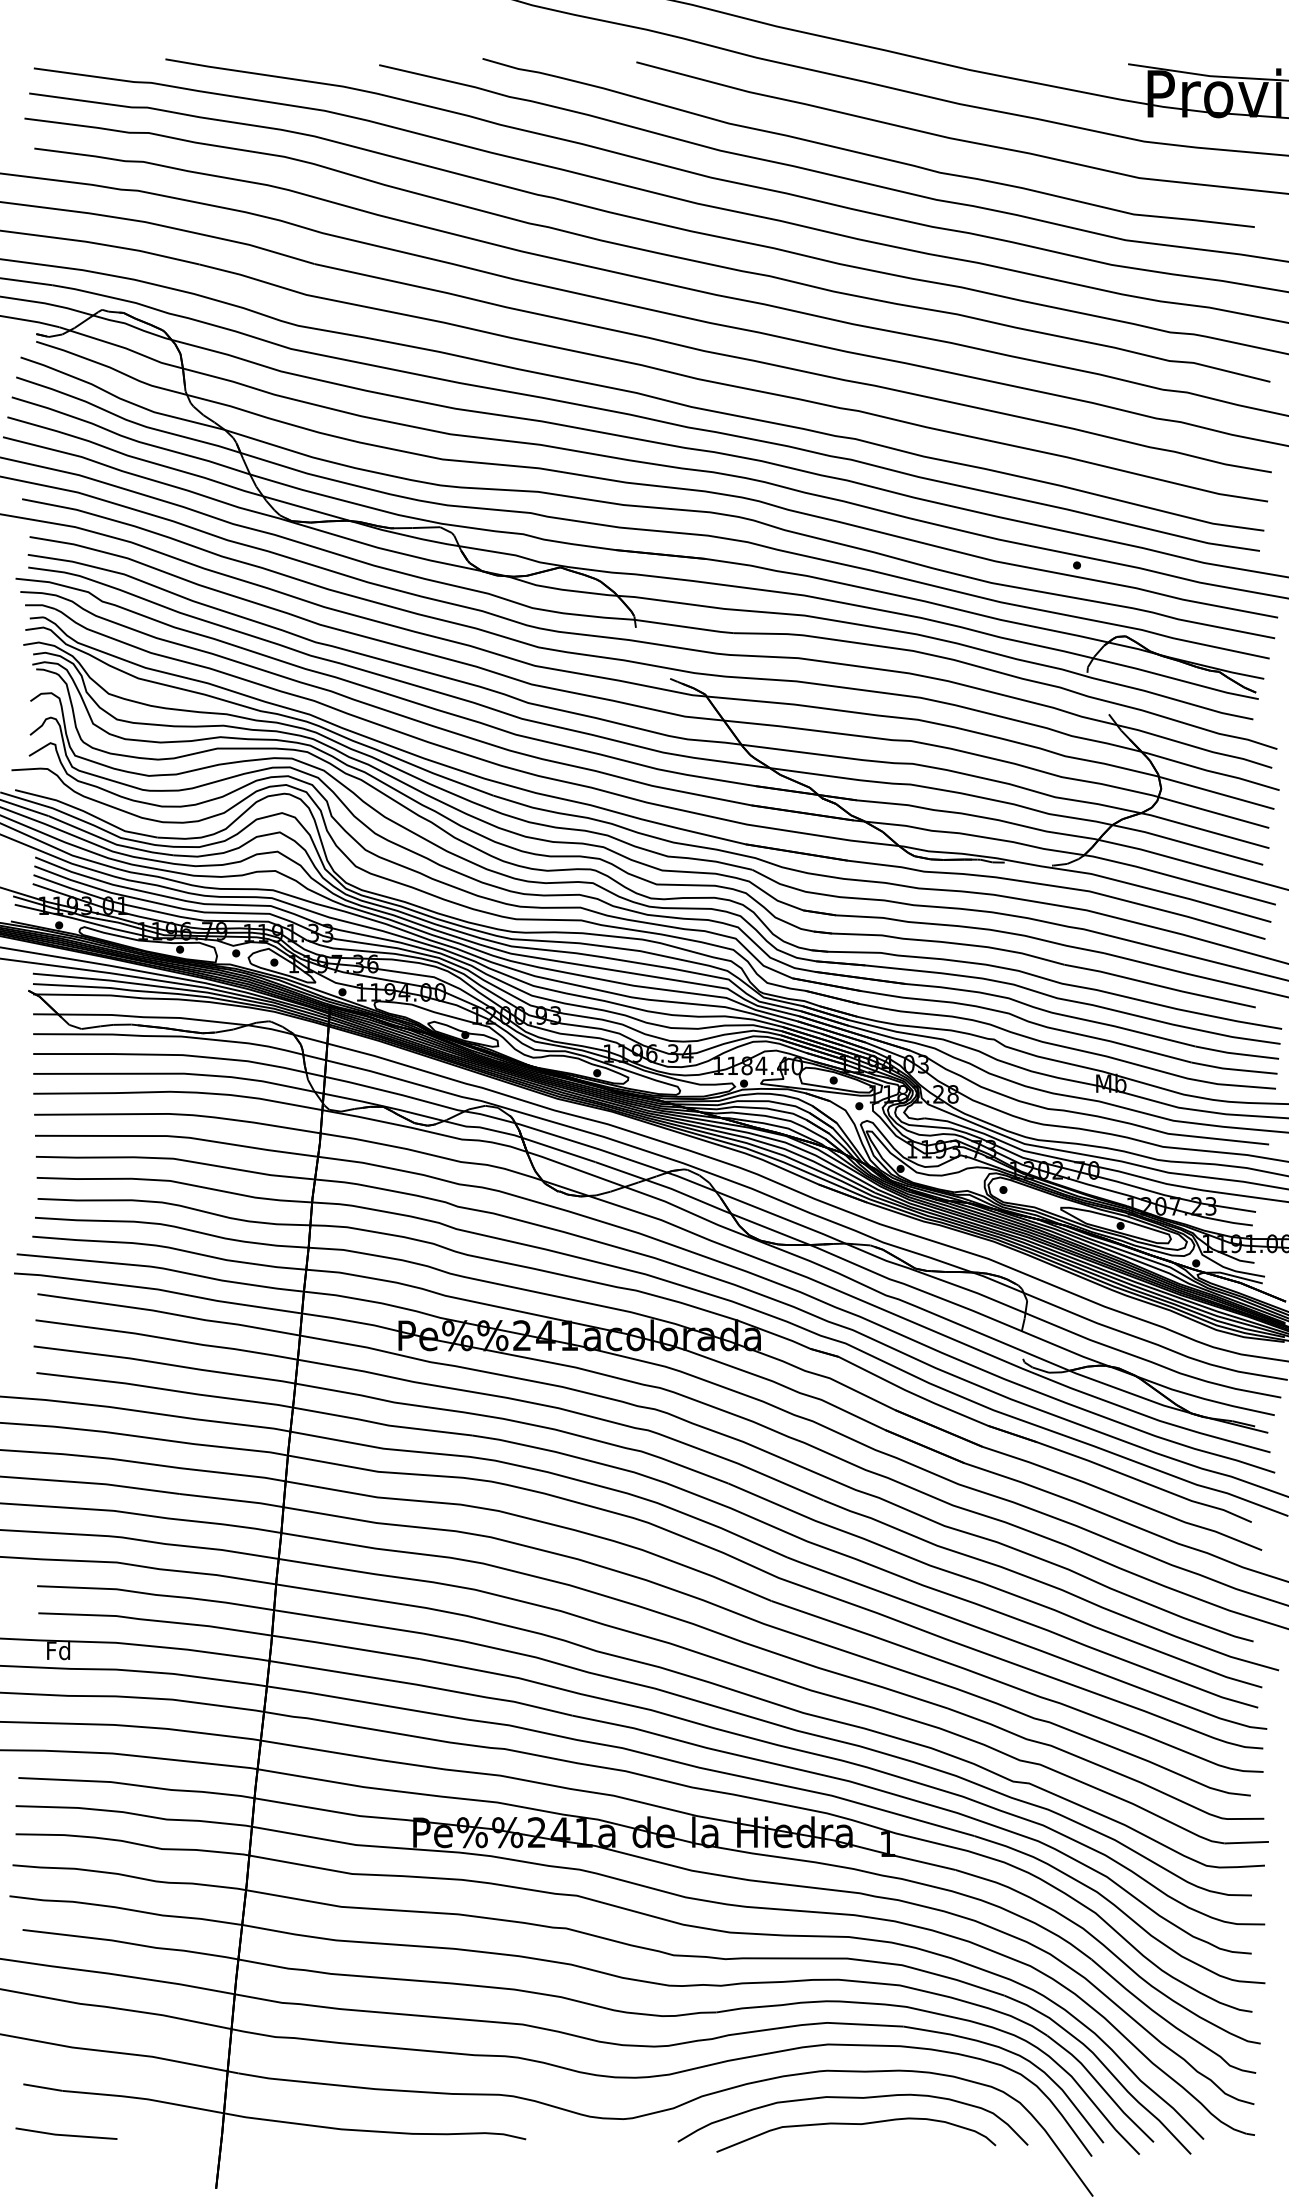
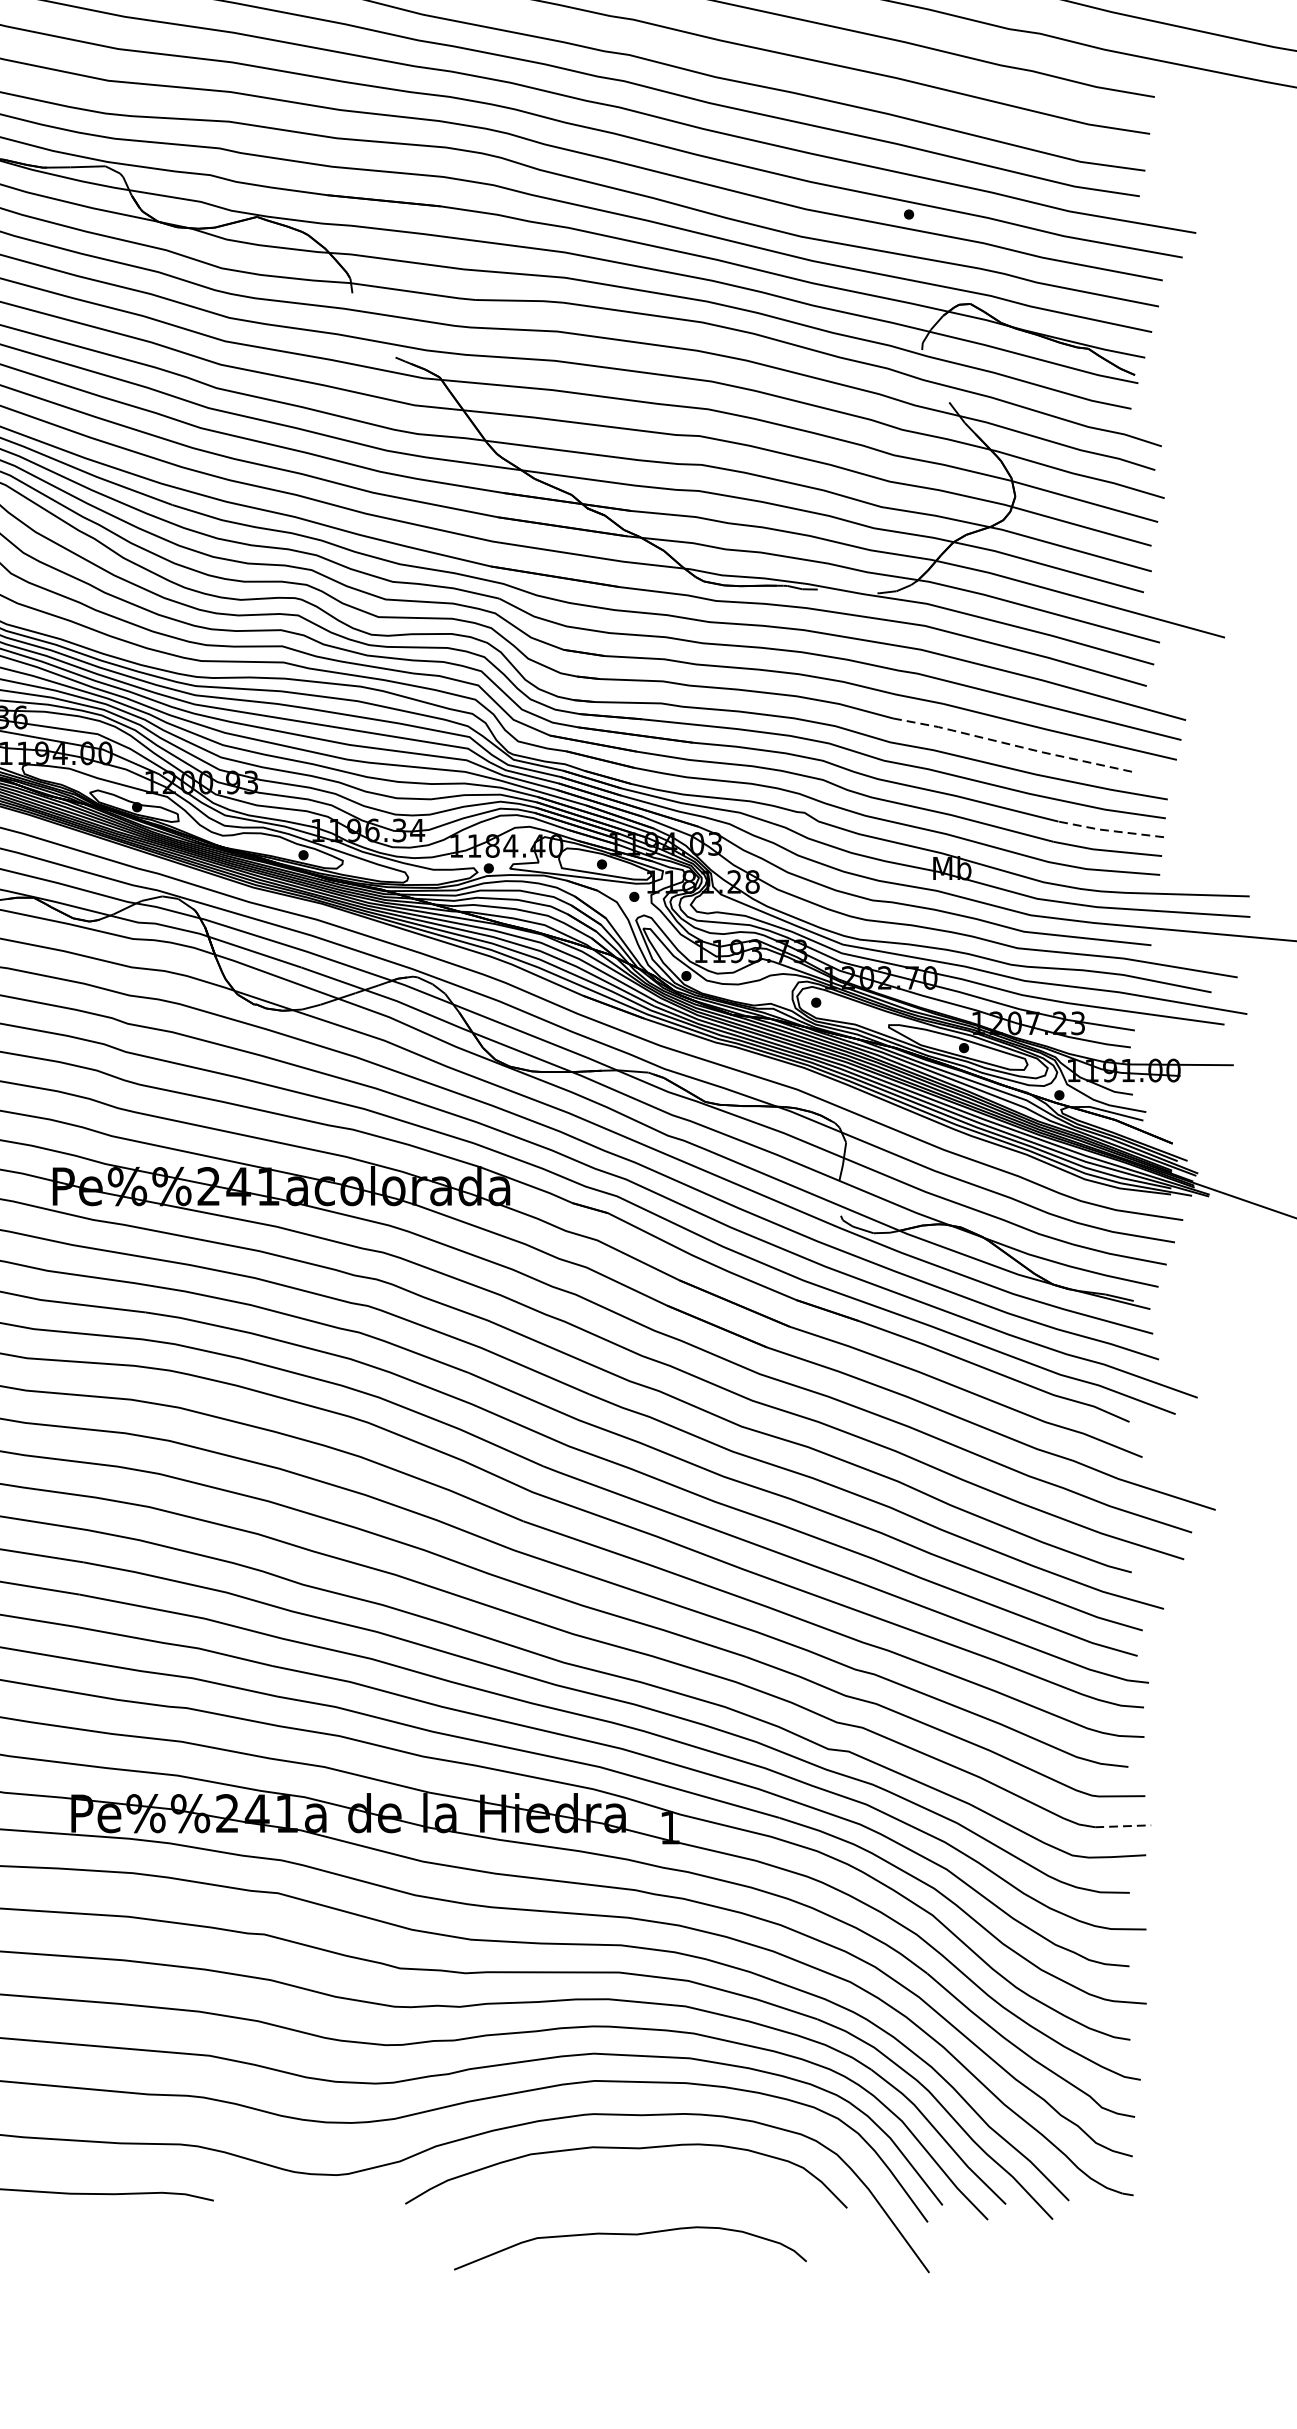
line: (1160, 986) -> (1014, 745), solid -> dashed
line: (1236, 1053) -> (1110, 830), solid -> dashed
line: (1247, 1842) -> (1124, 1826), solid -> dashed
curve: (856, 2124) -> (630, 2234), moved

